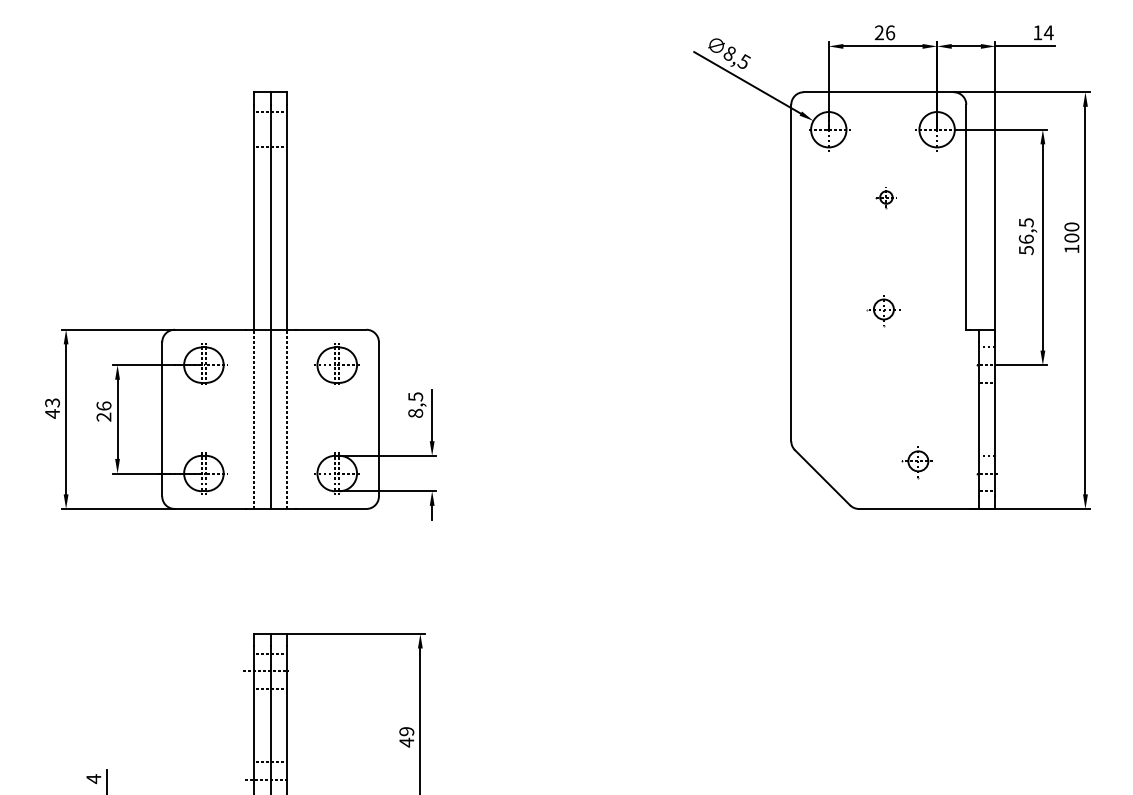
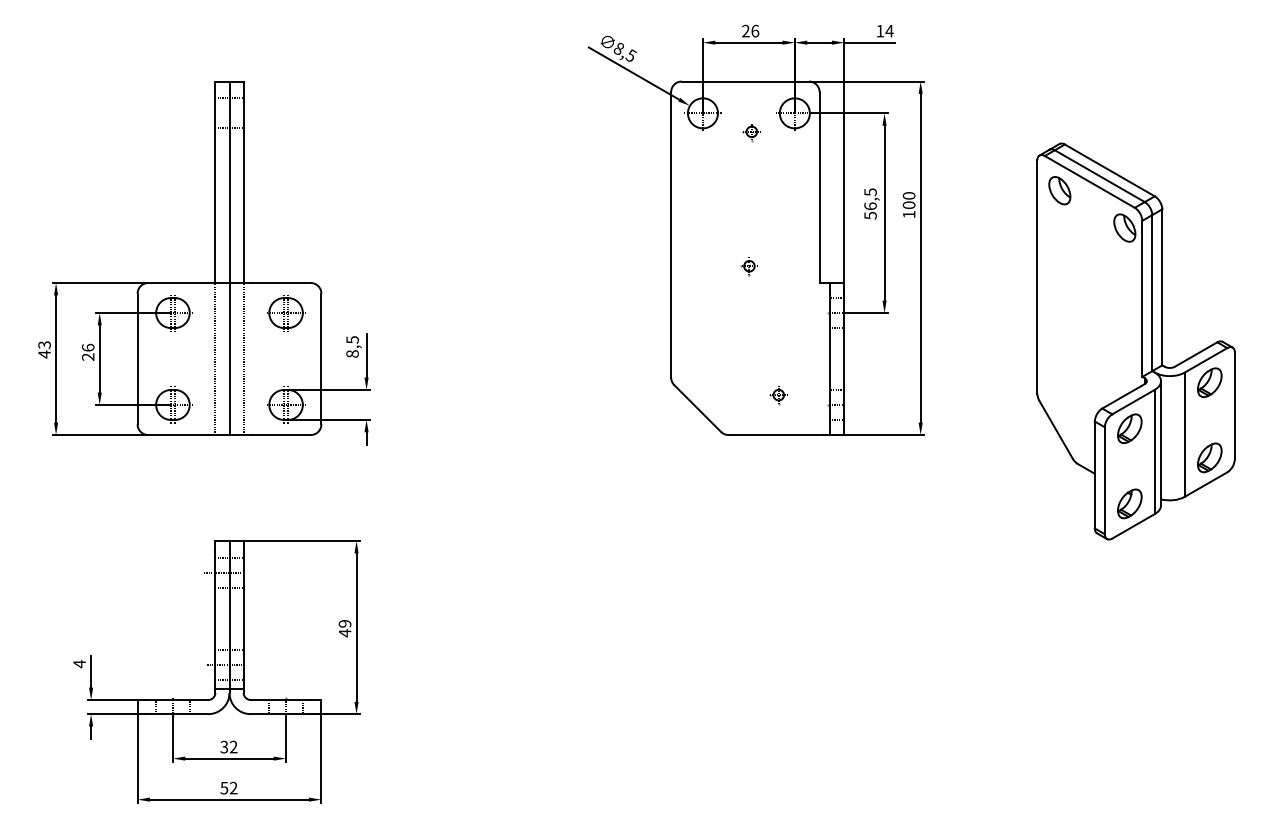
part: (886, 199) -> (751, 133), moved
part: (882, 310) -> (748, 266), size x0.62
part: (917, 462) -> (778, 395), size x0.62

